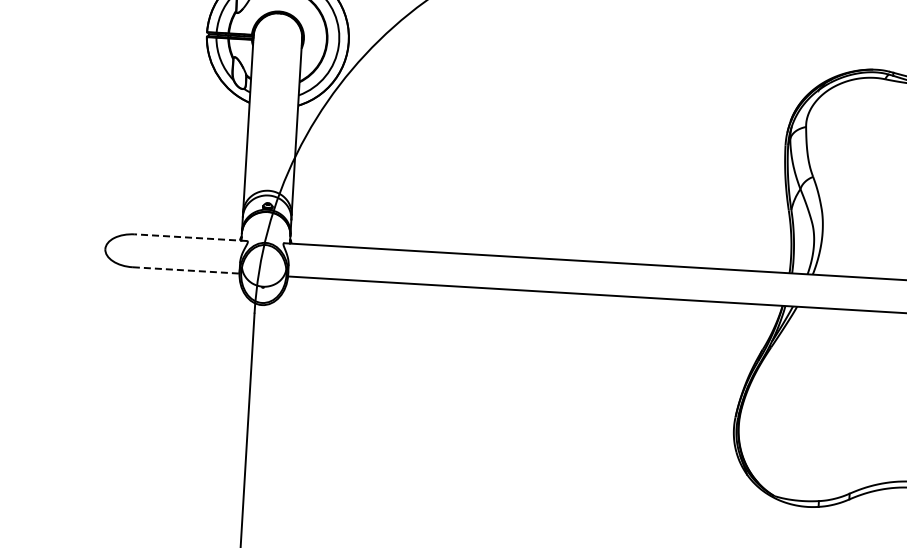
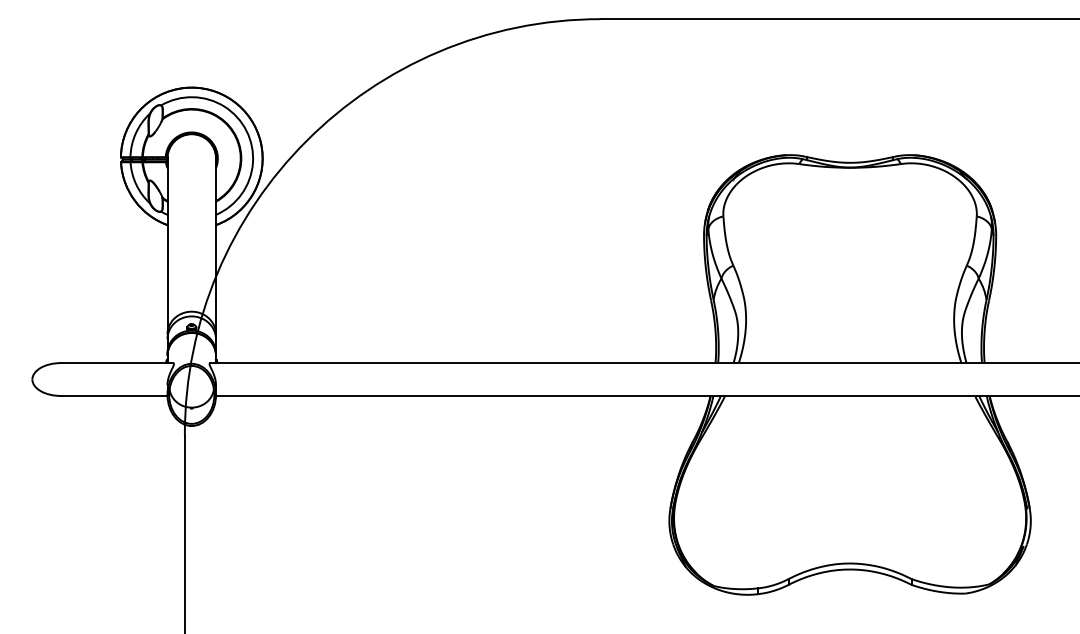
line: (190, 238) -> (116, 363), dashed -> solid
line: (186, 270) -> (114, 395), dashed -> solid

